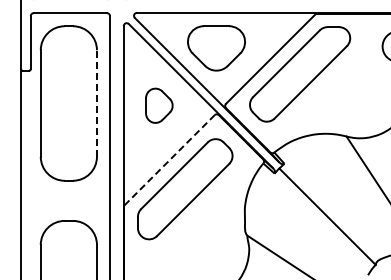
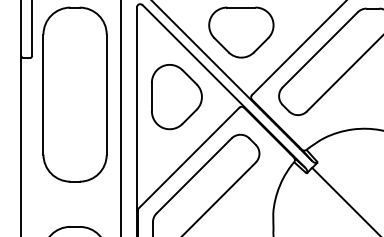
line: (96, 103) -> (106, 94), dashed -> solid
part: (159, 105) -> (177, 96), size x1.67
line: (169, 160) -> (188, 158), dashed -> solid

